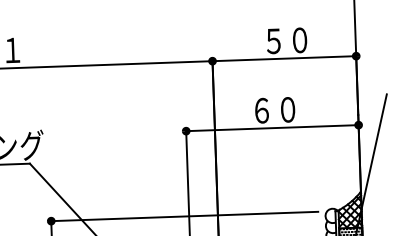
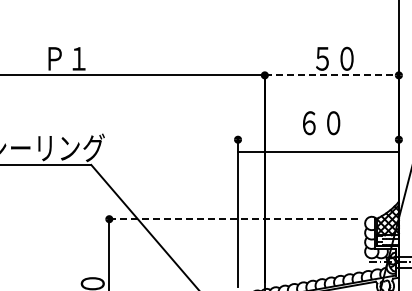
line: (285, 58) -> (332, 75), solid -> dashed
line: (272, 127) -> (318, 151), moved
line: (183, 216) -> (232, 219), solid -> dashed

